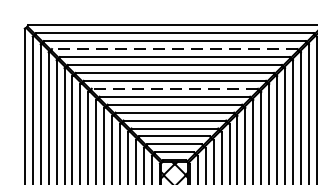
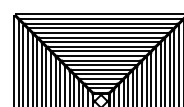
line: (173, 49) -> (100, 28), dashed -> solid
line: (173, 89) -> (100, 51), dashed -> solid

